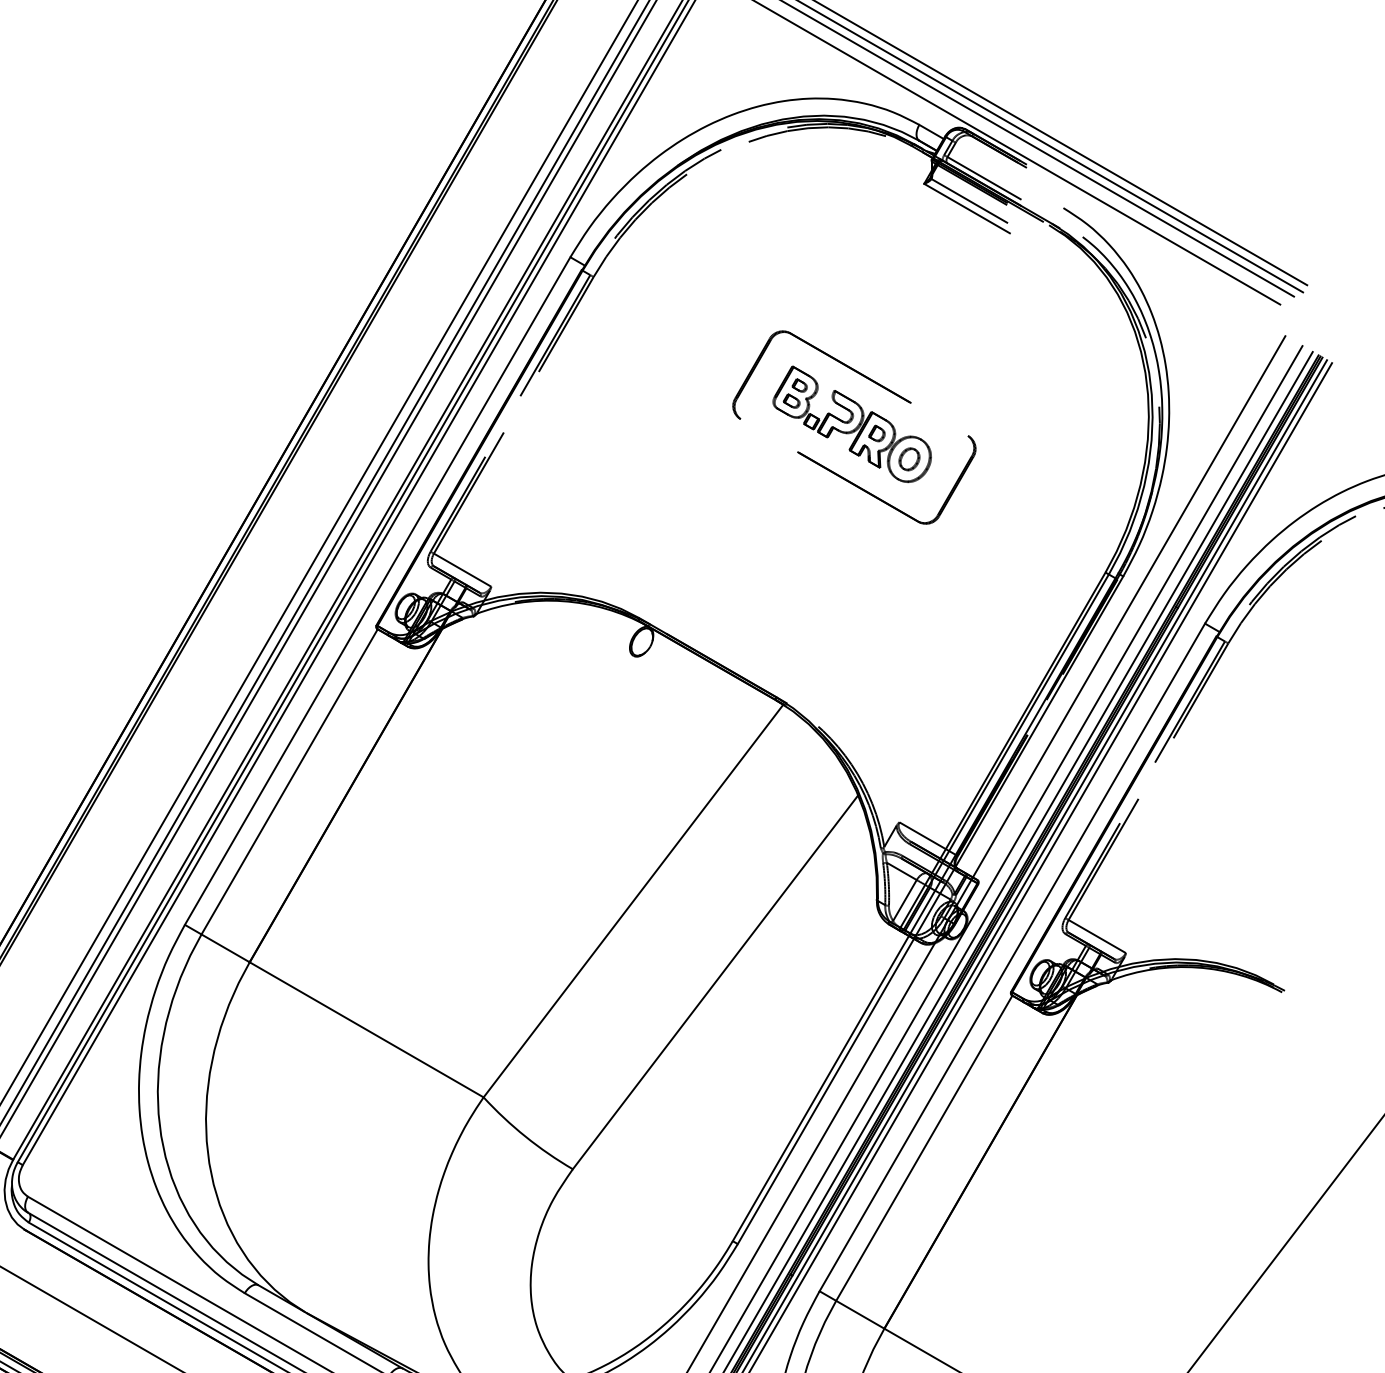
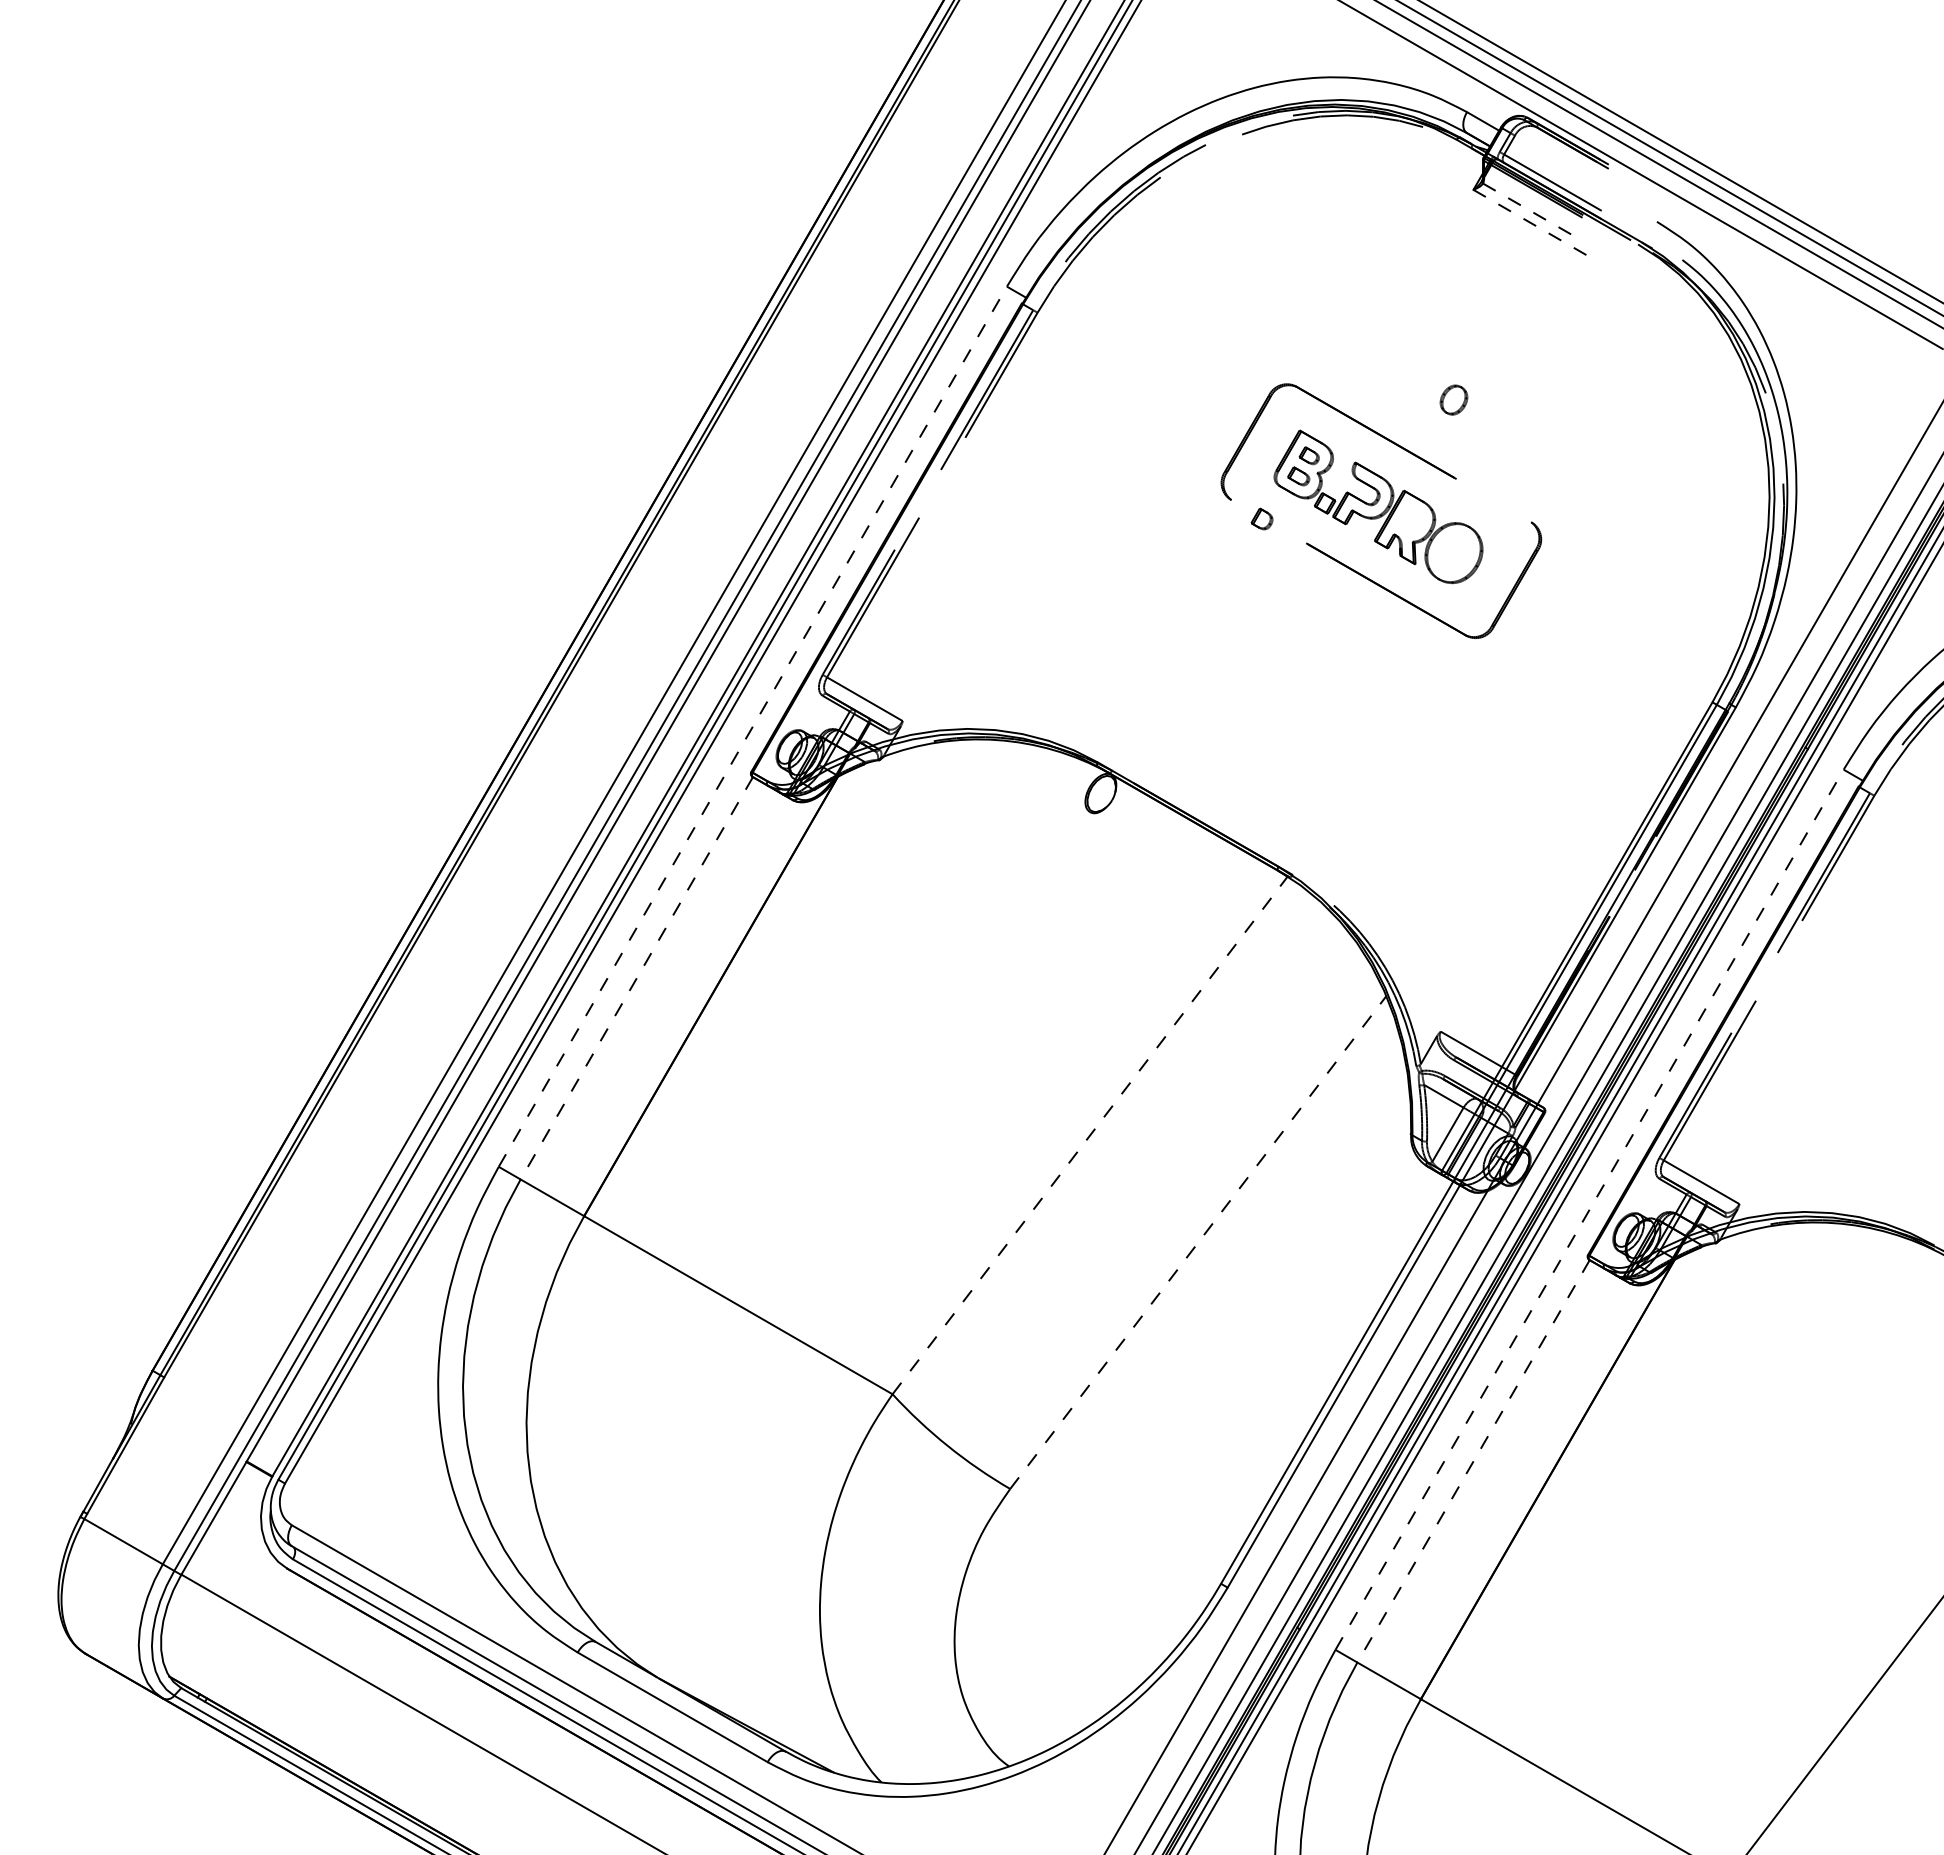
line: (969, 201) -> (1532, 212), solid -> dashed
line: (966, 208) -> (1529, 222), solid -> dashed
part: (876, 433) -> (1261, 518), moved
part: (909, 458) -> (1453, 399), moved
line: (378, 590) -> (753, 726), solid -> dashed
line: (289, 782) -> (636, 978), solid -> dashed
line: (633, 901) -> (1090, 1135), solid -> dashed
line: (1012, 957) -> (1589, 1209), solid -> dashed
line: (715, 982) -> (1198, 1242), solid -> dashed
line: (924, 1148) -> (1473, 1461), solid -> dashed

